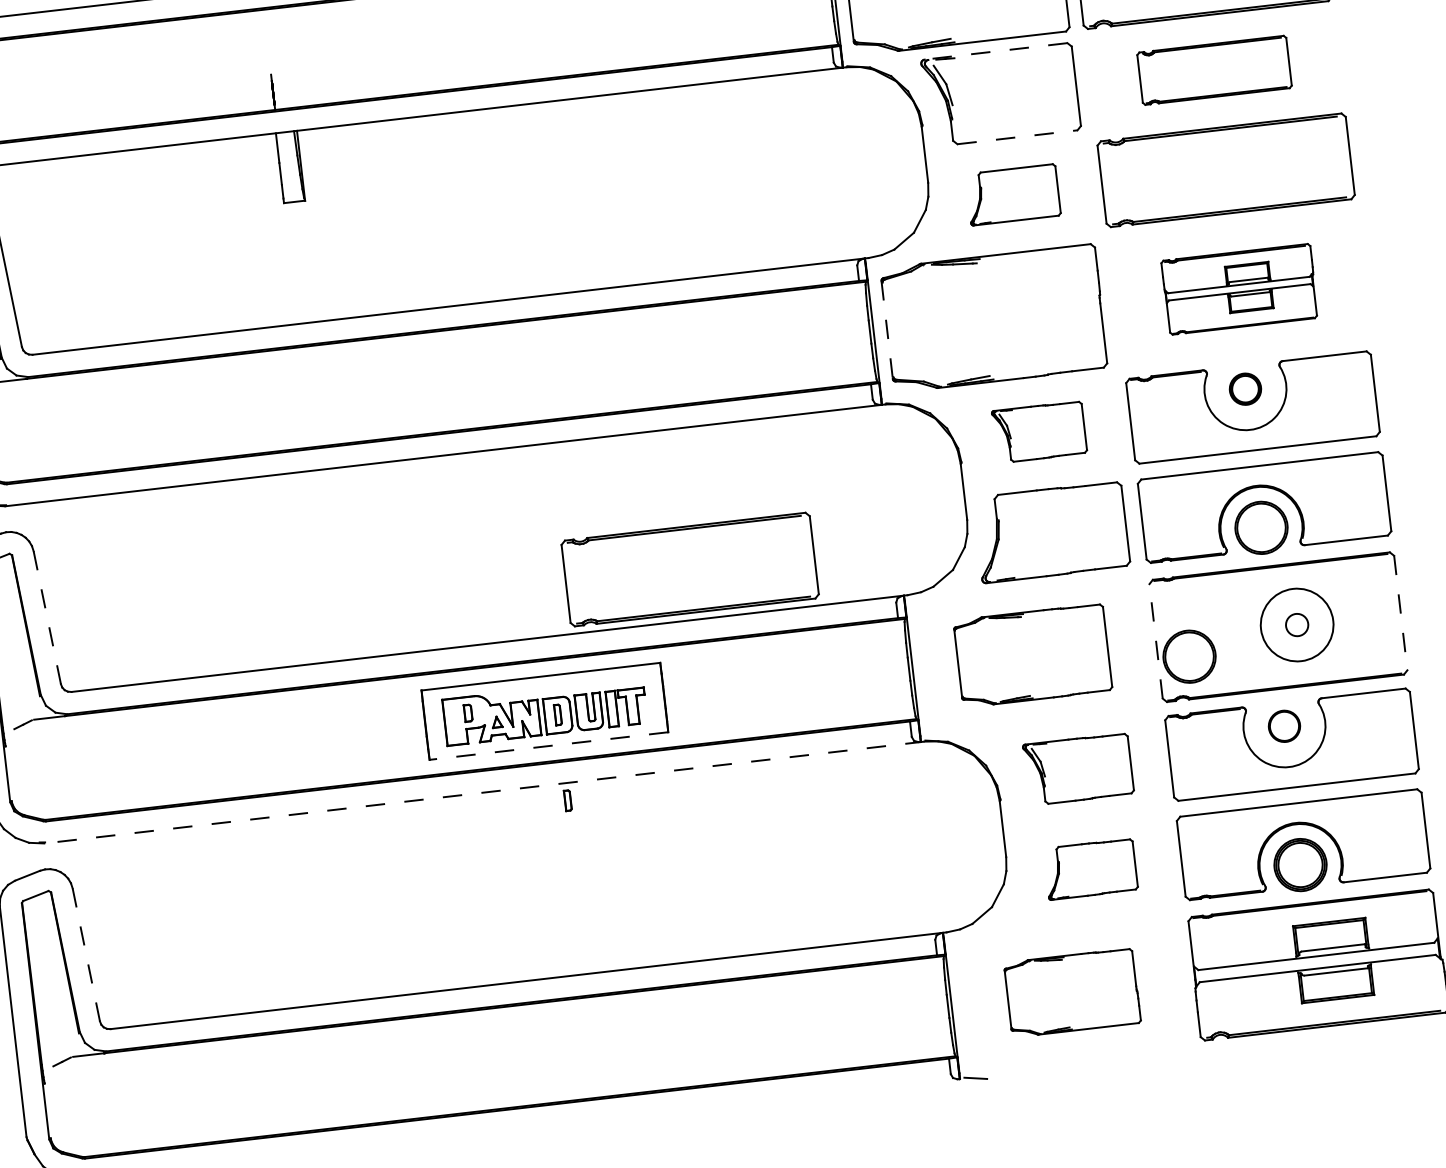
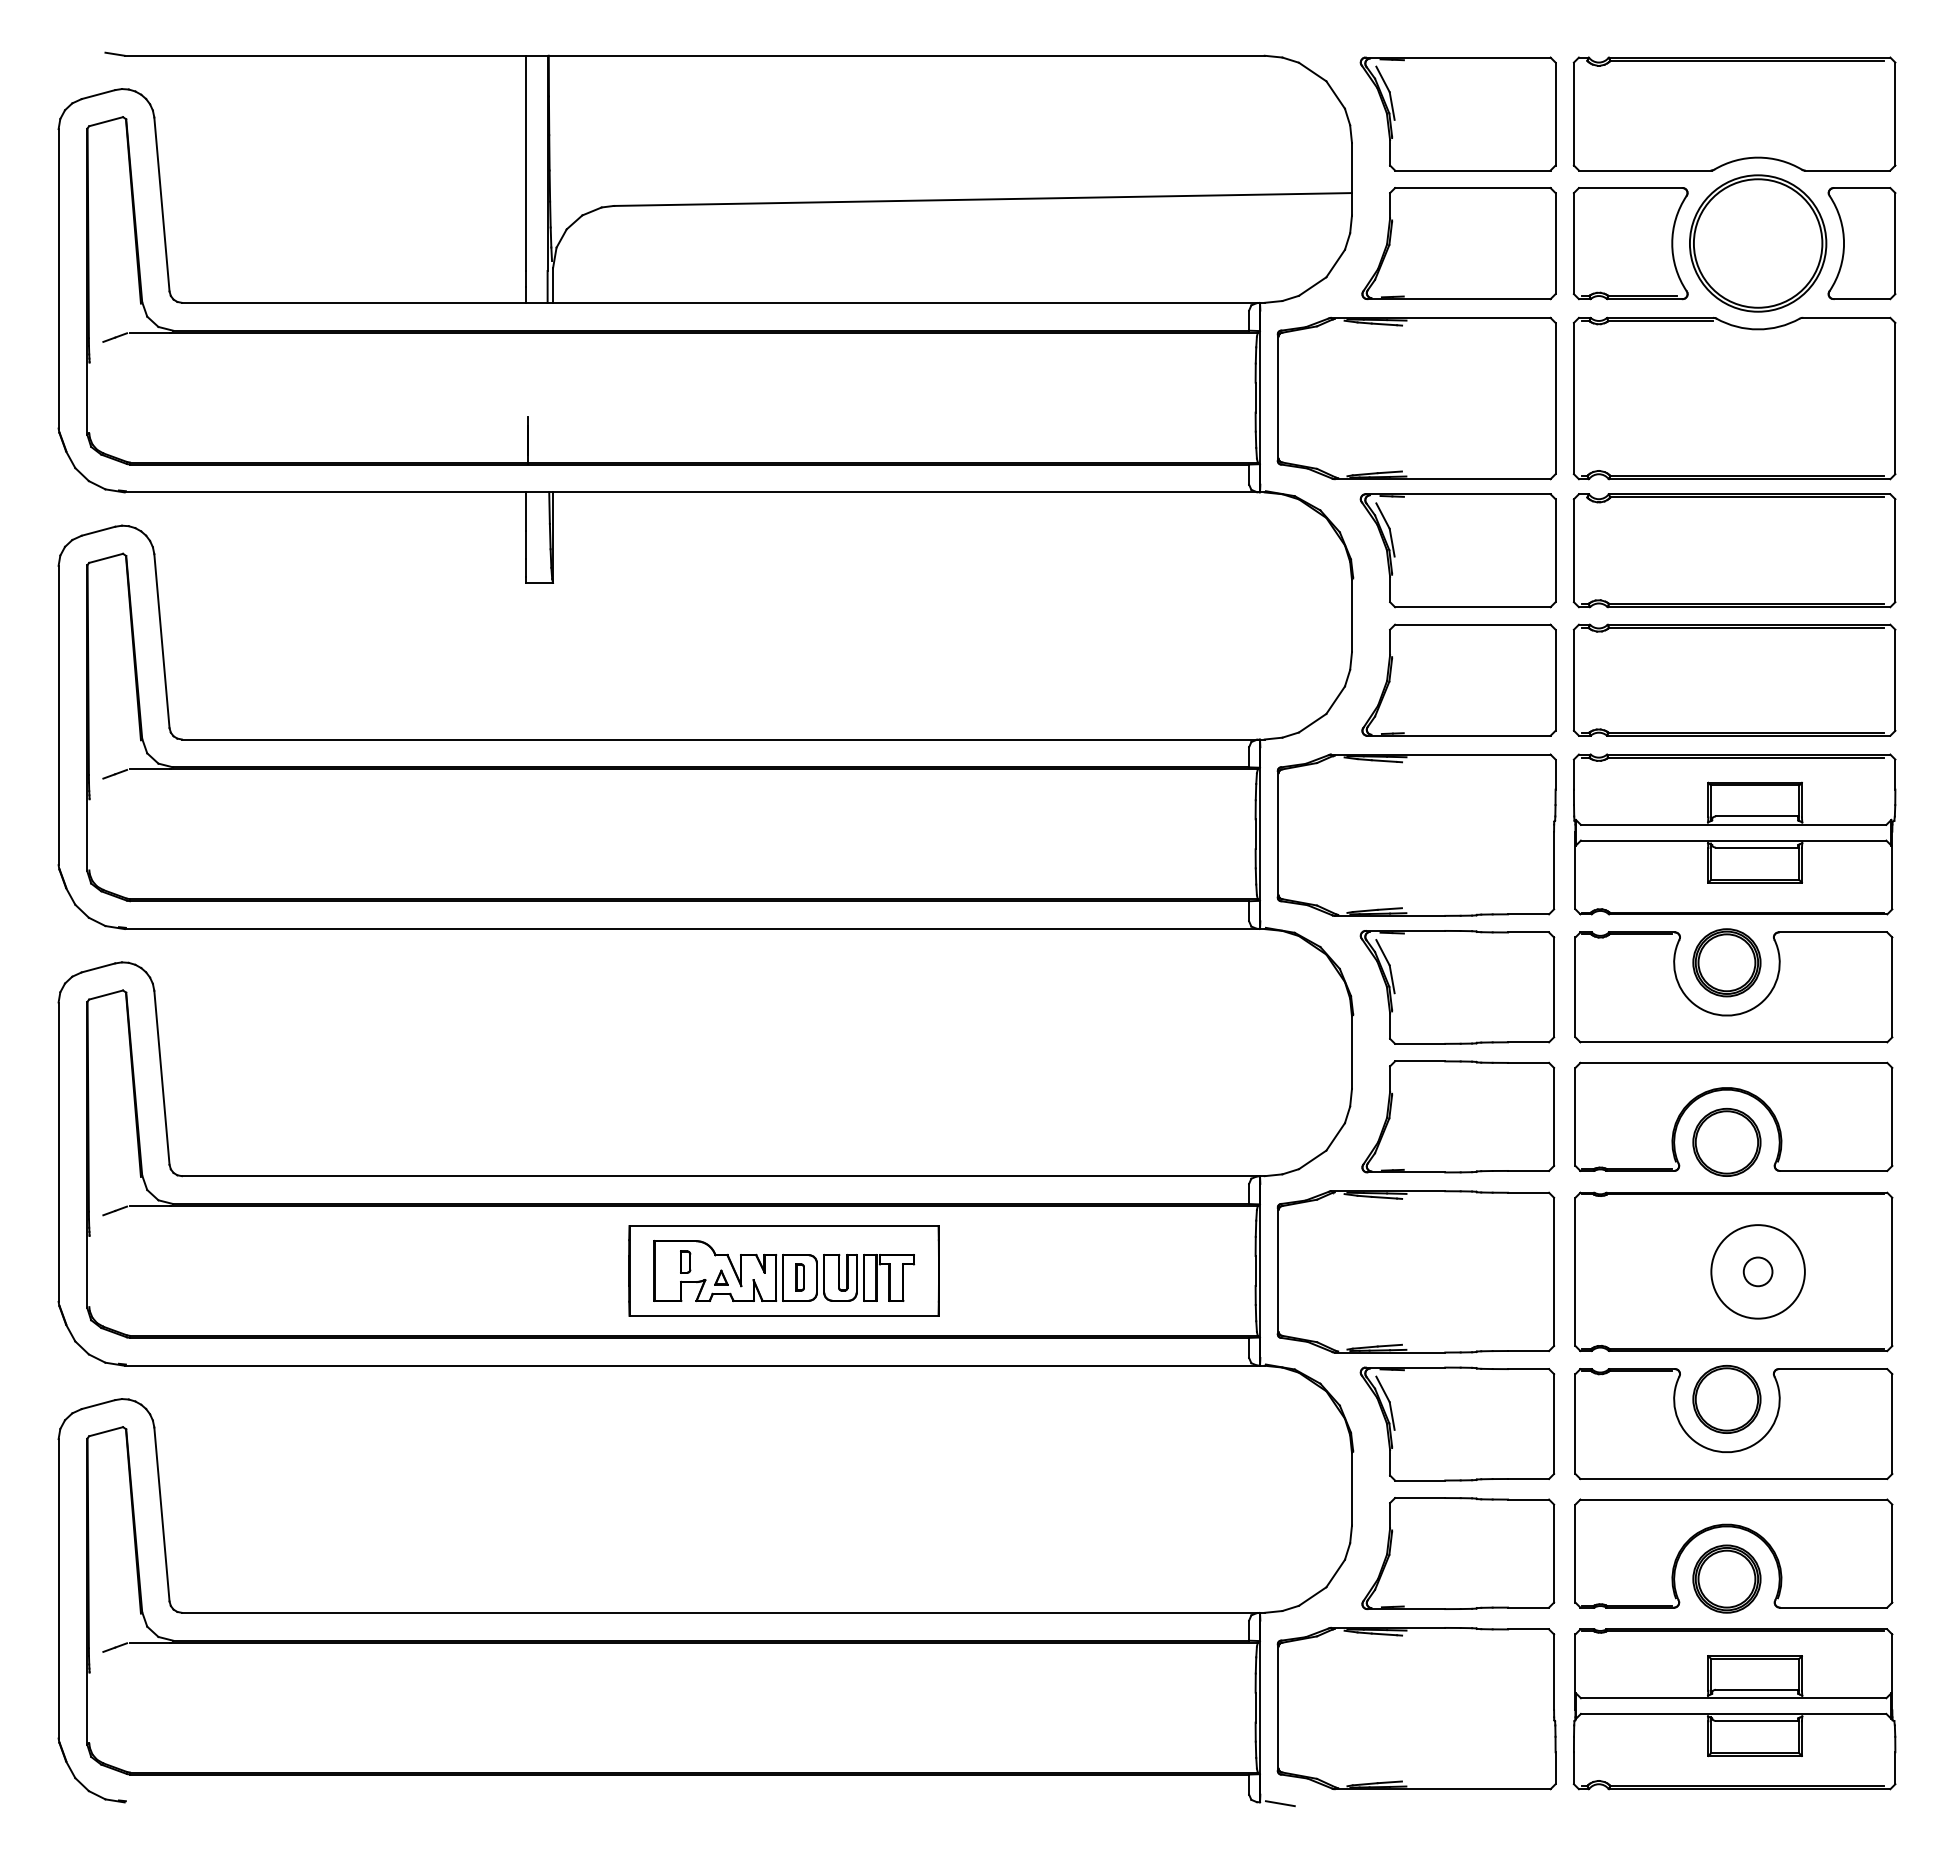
line: (995, 51) -> (1457, 494), dashed -> solid
part: (1214, 70) -> (1734, 550), size x1.67
line: (1017, 137) -> (1472, 607), dashed -> solid
part: (1012, 194) -> (1458, 679), size x1.67
part: (1239, 289) -> (1734, 834), size x1.67
line: (886, 330) -> (1277, 834), dashed -> solid
part: (1245, 388) -> (1726, 962), size x1.67
part: (1039, 432) -> (1457, 987), size x1.67
part: (690, 569) -> (990, 1110), removed
line: (1400, 613) -> (1892, 1272), dashed -> solid
line: (46, 617) -> (161, 1077), dashed -> solid
line: (1156, 641) -> (1575, 1271), dashed -> solid
part: (1032, 655) -> (1415, 1271), size x1.43
part: (1189, 656) -> (1615, 1296), removed
part: (1284, 726) -> (1726, 1399), size x1.67
line: (549, 745) -> (784, 1315), dashed -> solid
part: (1078, 768) -> (1457, 1423), size x1.43
line: (484, 792) -> (694, 1365), dashed -> solid
part: (567, 800) -> (799, 1388), removed
part: (1090, 869) -> (1458, 1553), size x1.67
line: (85, 954) -> (161, 1513), dashed -> solid
part: (1072, 992) -> (1416, 1708), size x1.67

